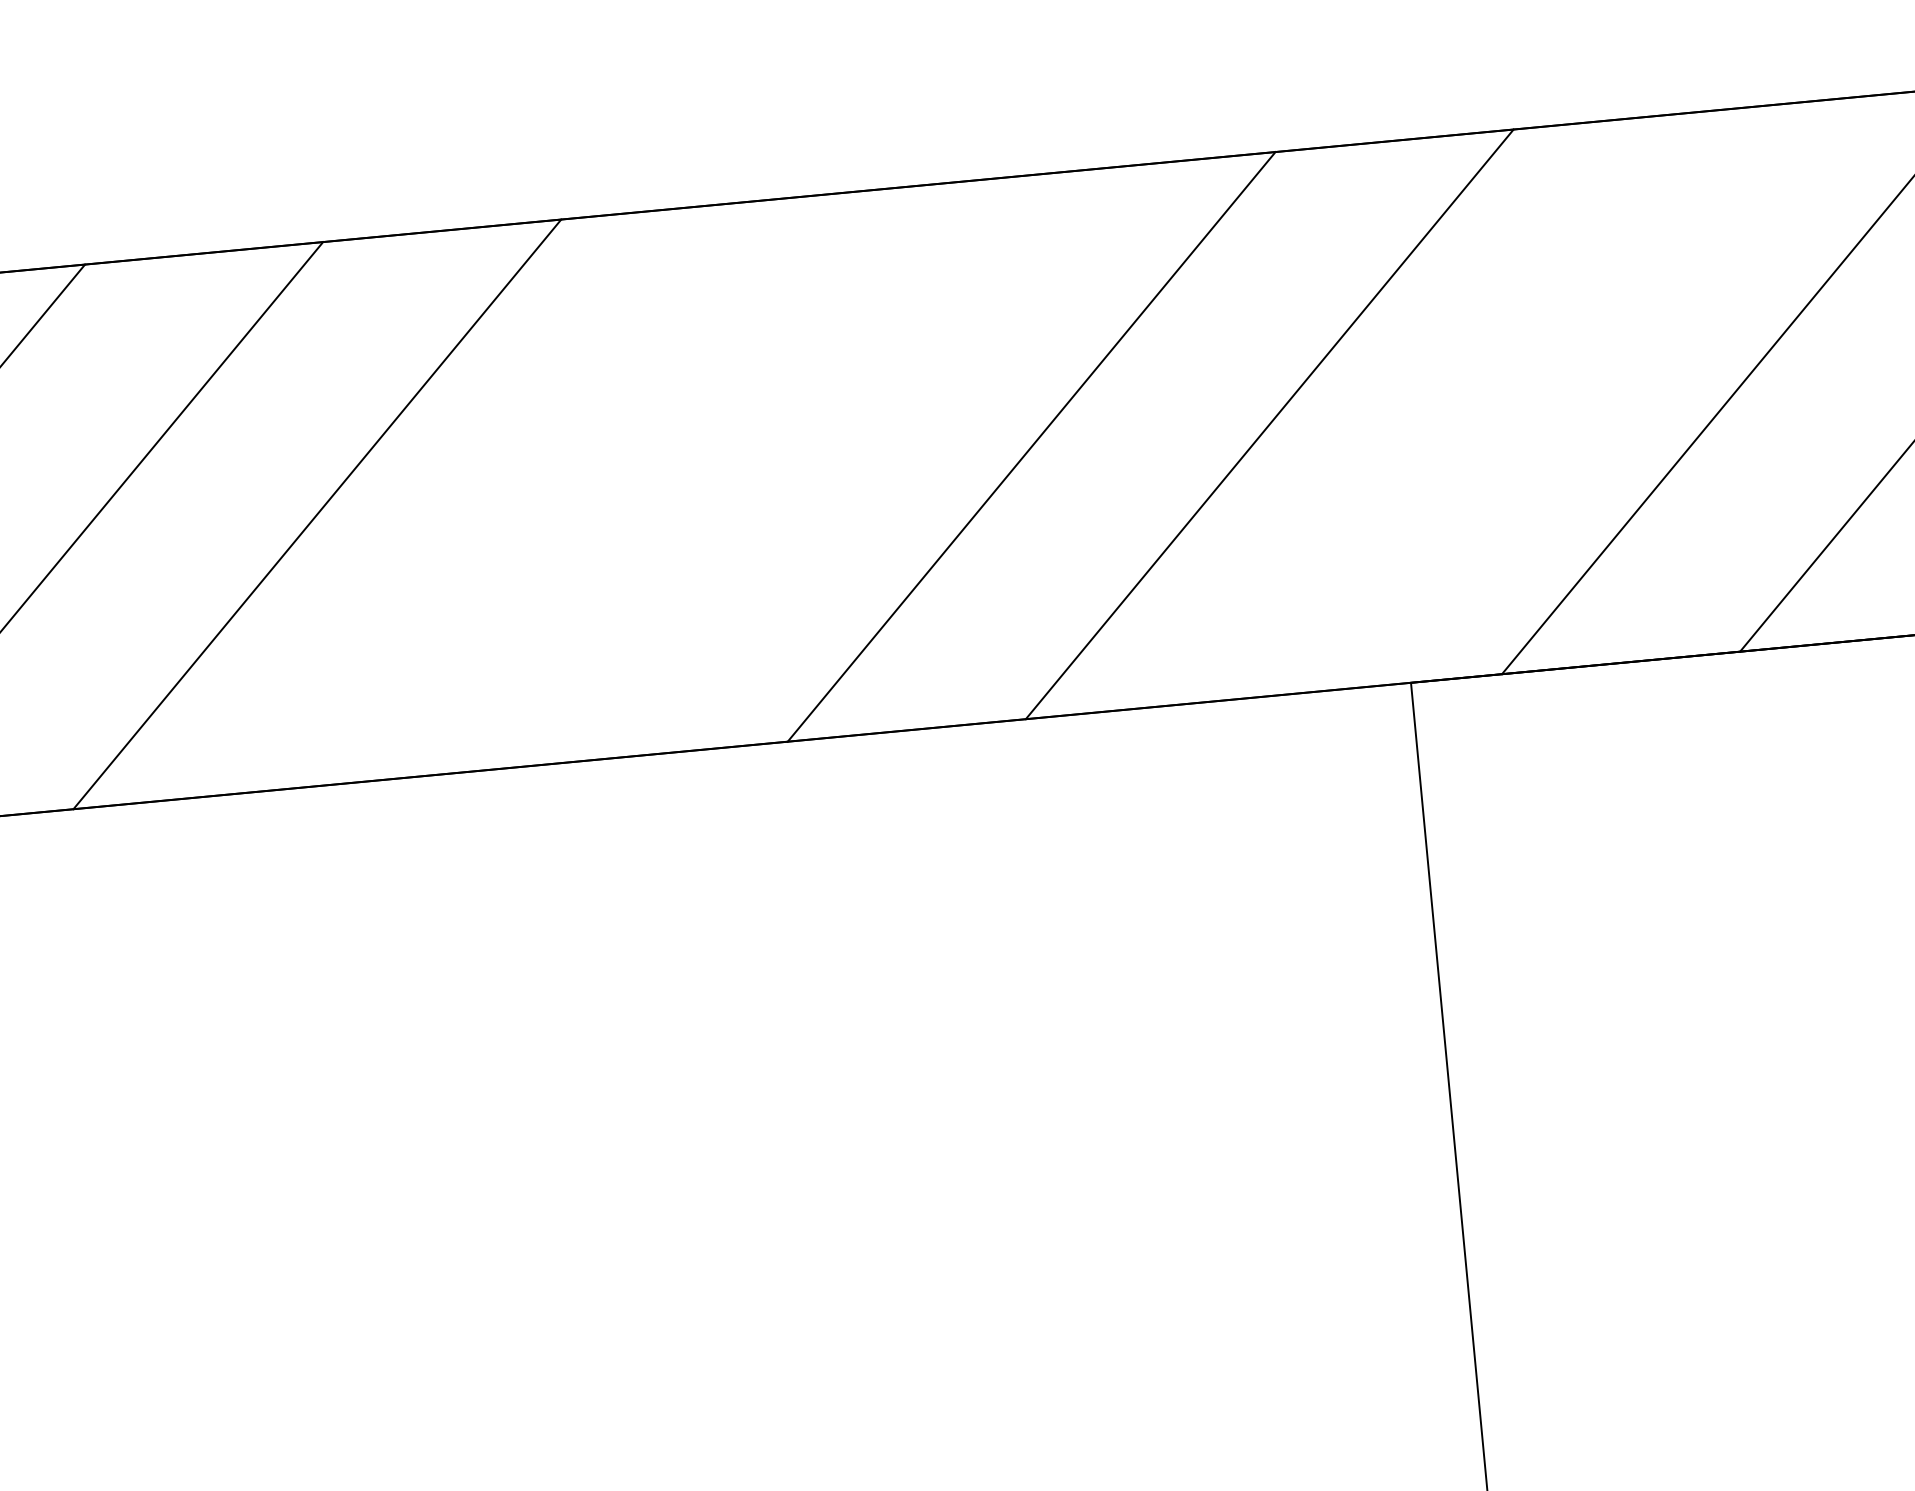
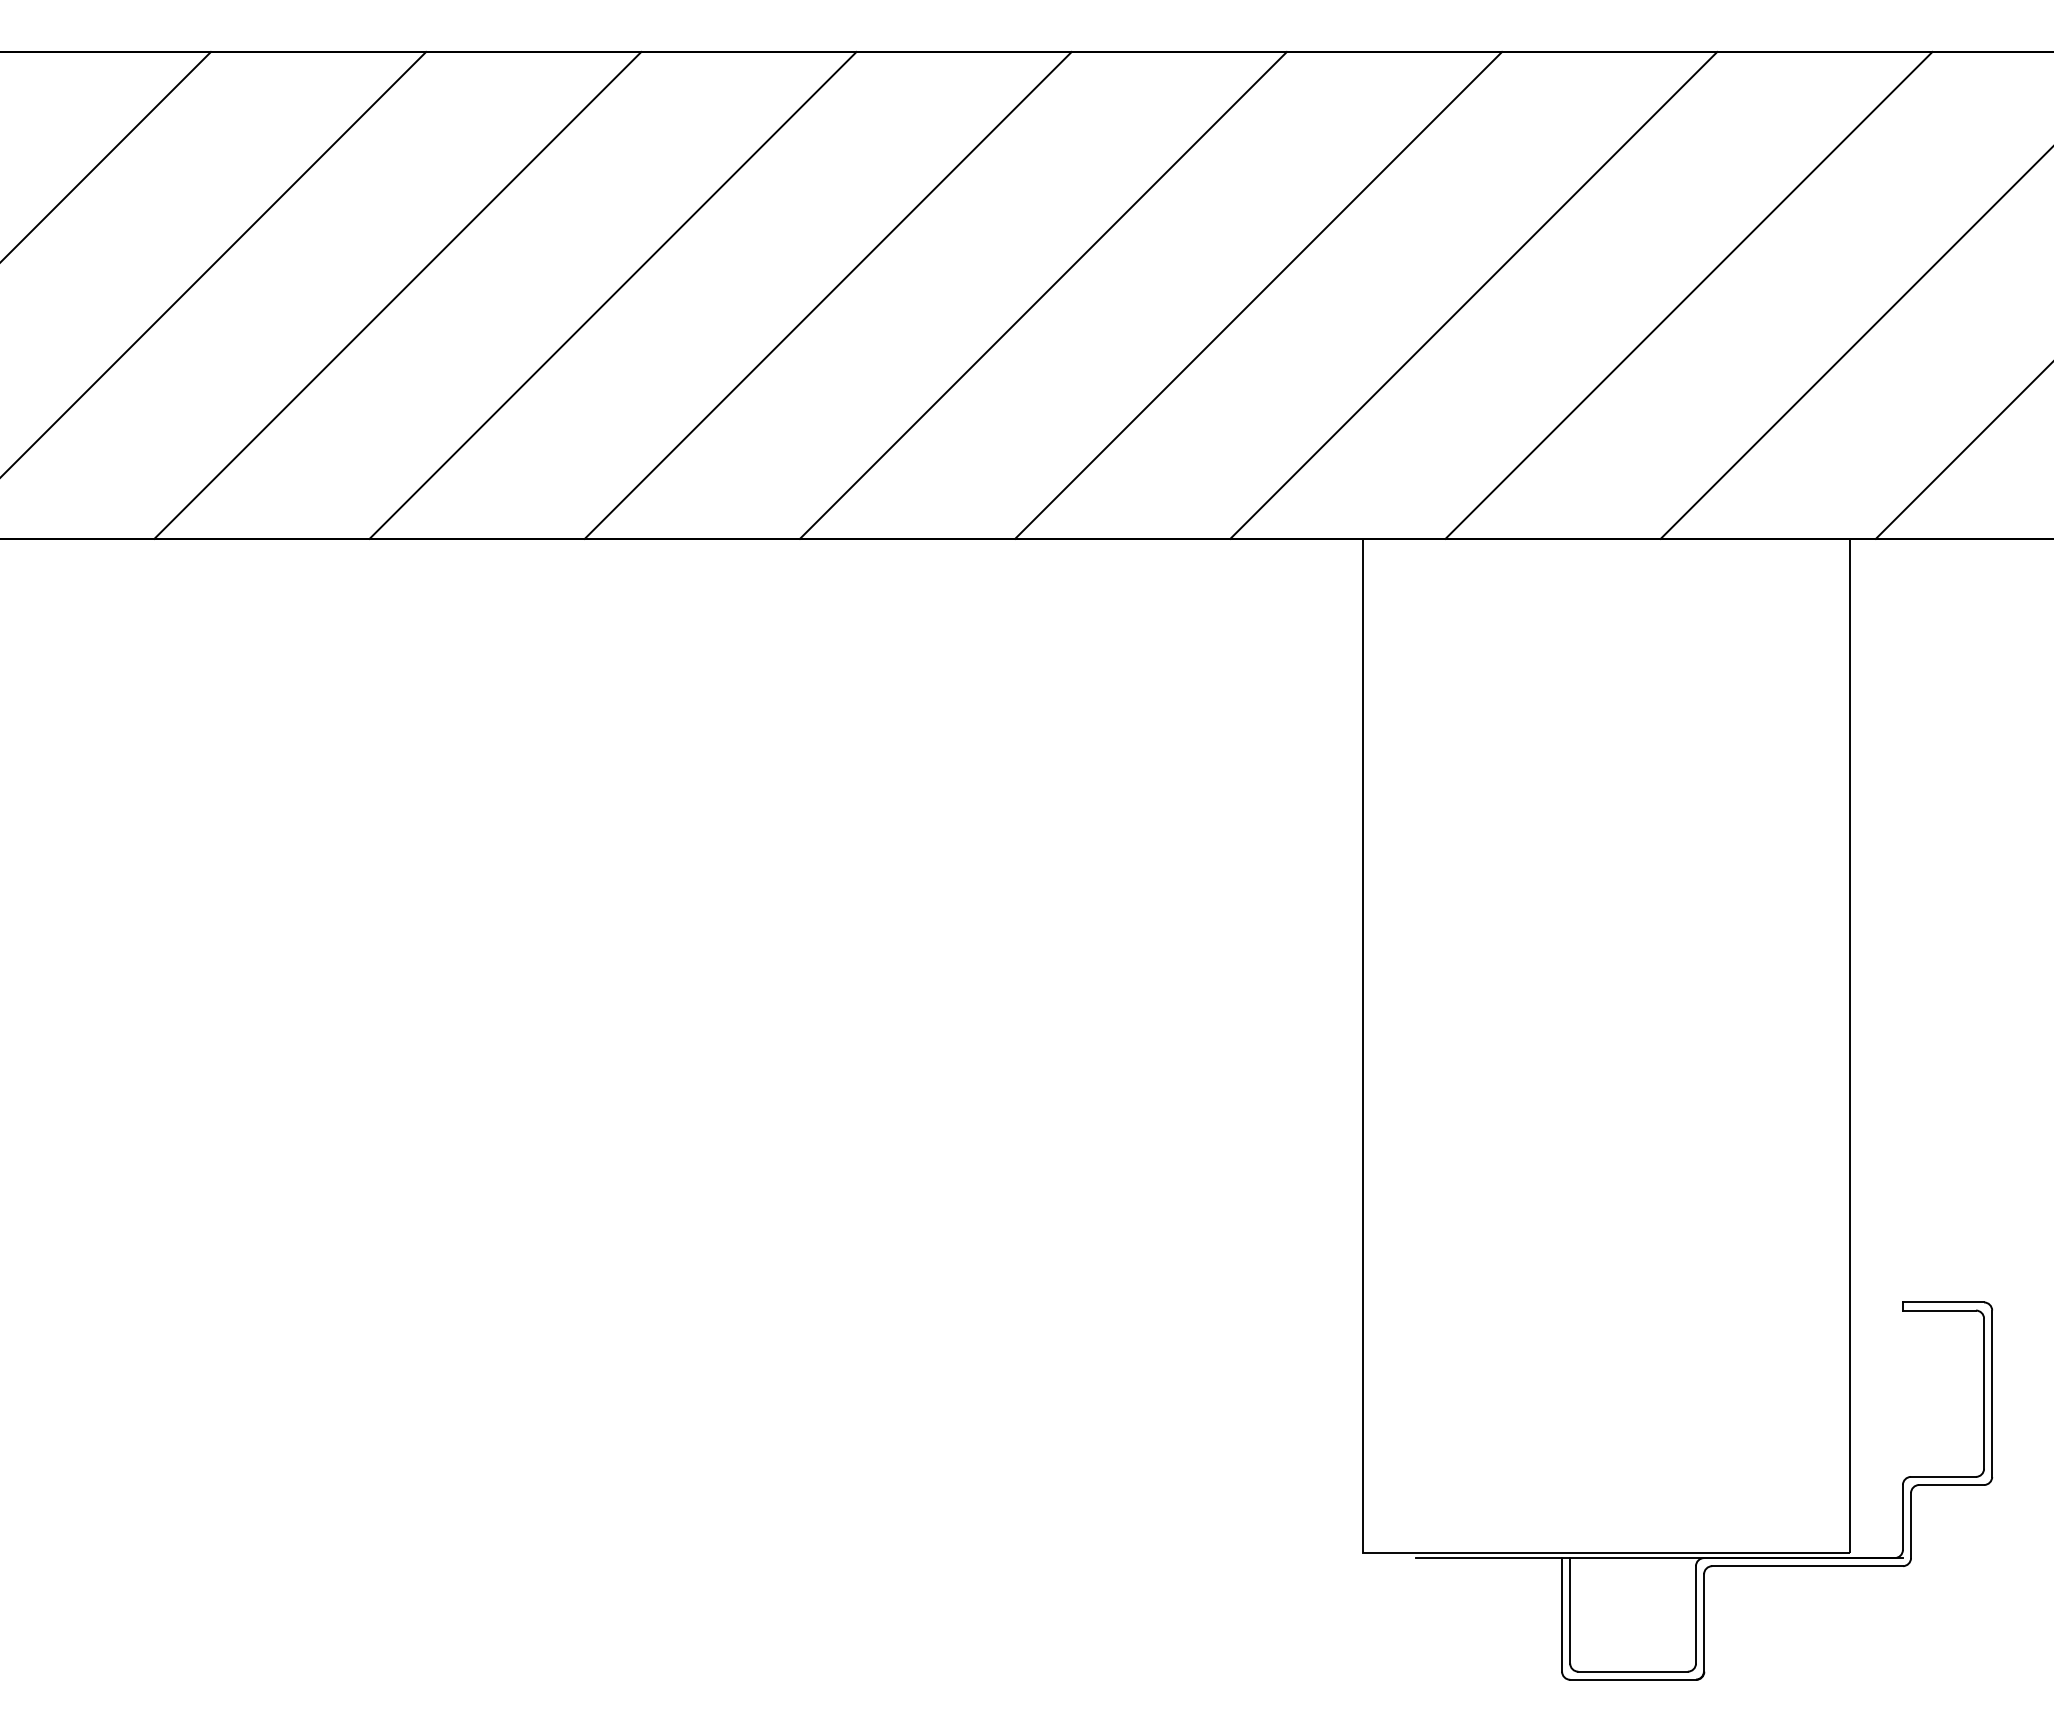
line: (1507, 401) -> (1473, 295), added
line: (792, 469) -> (827, 295), added
line: (554, 492) -> (612, 295), added

